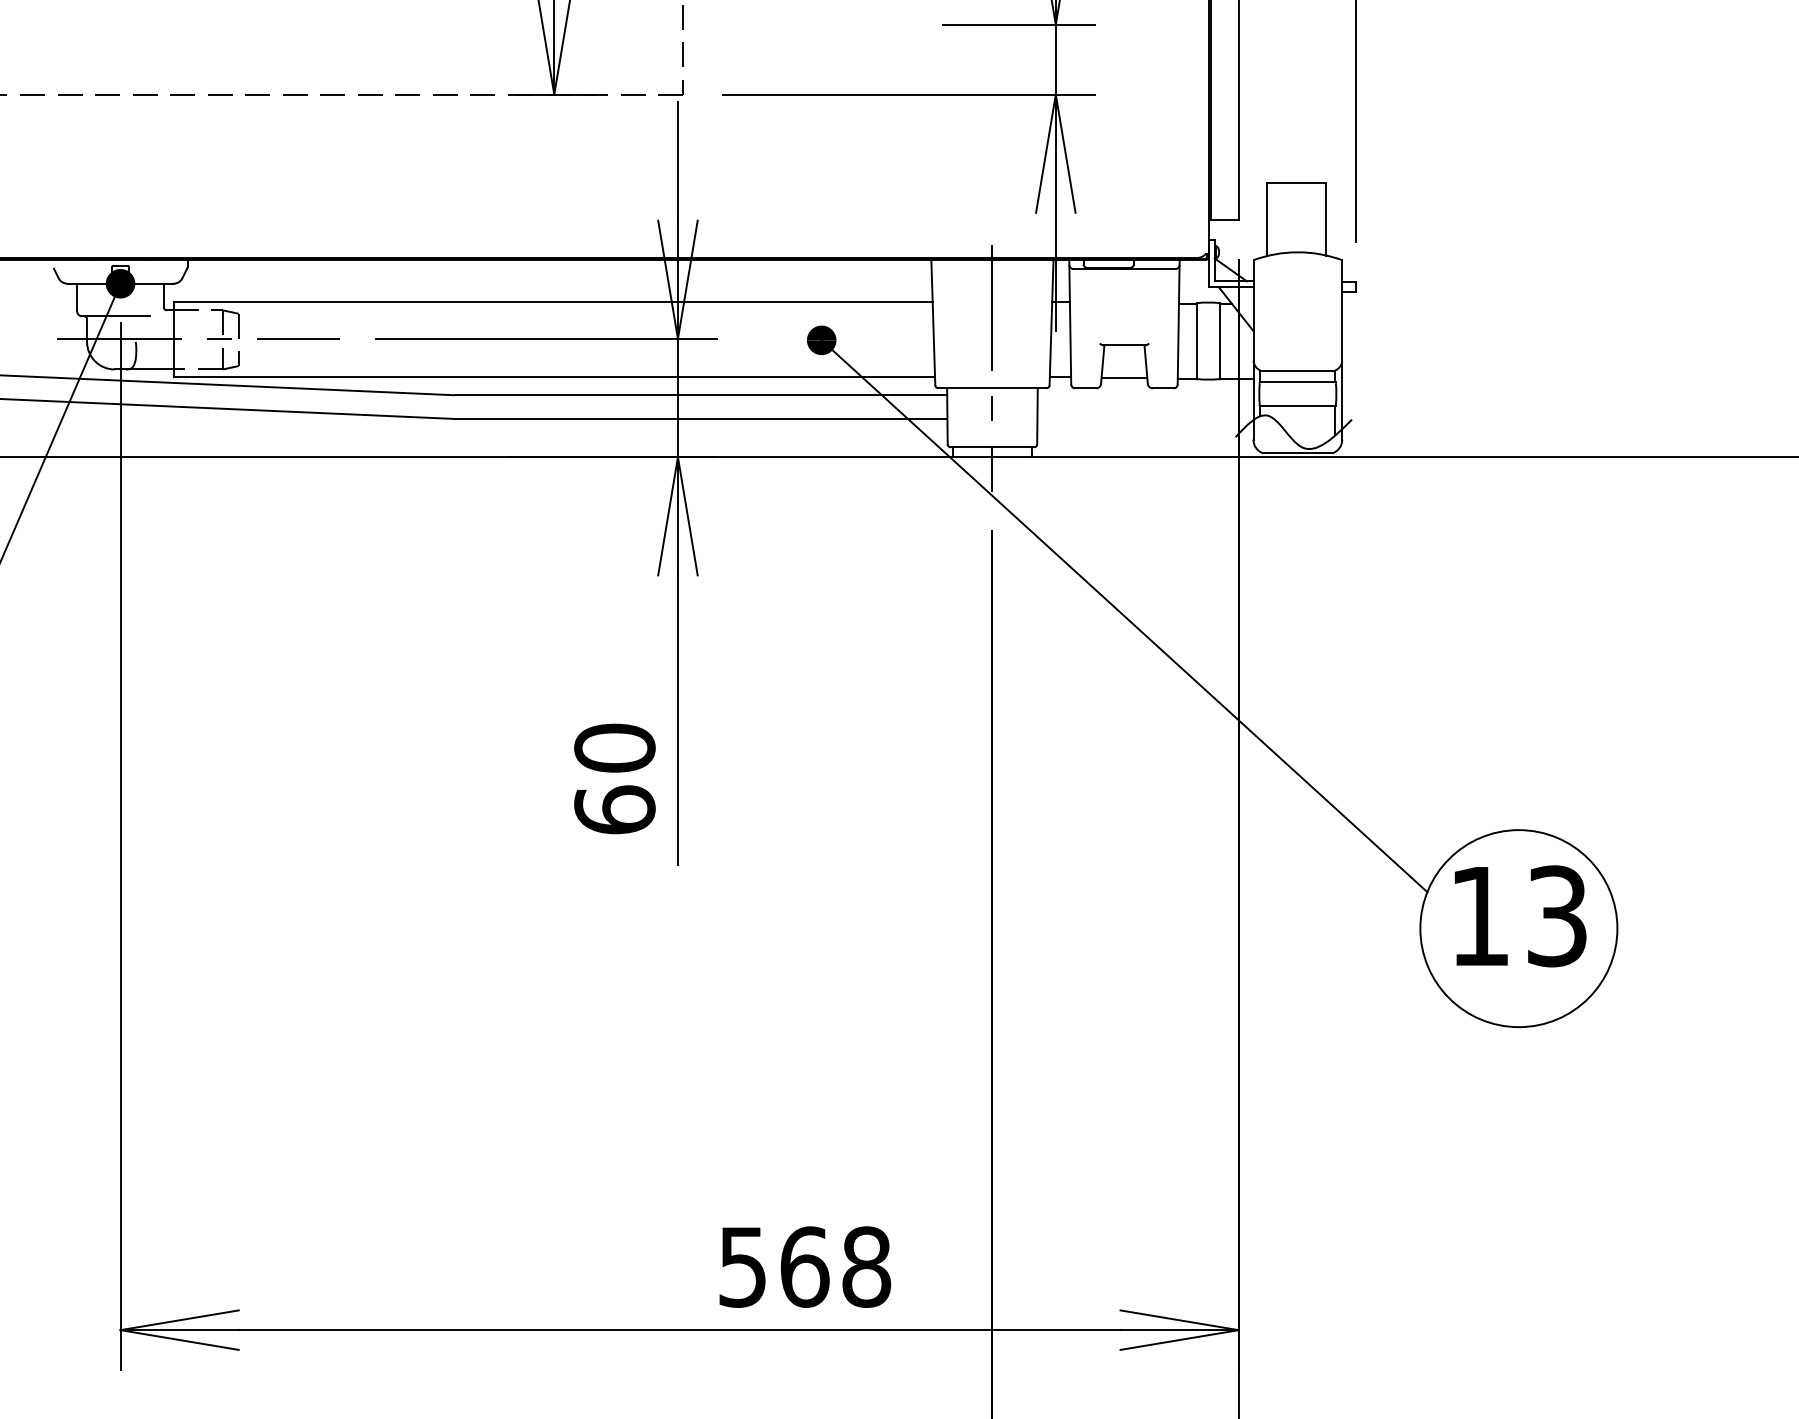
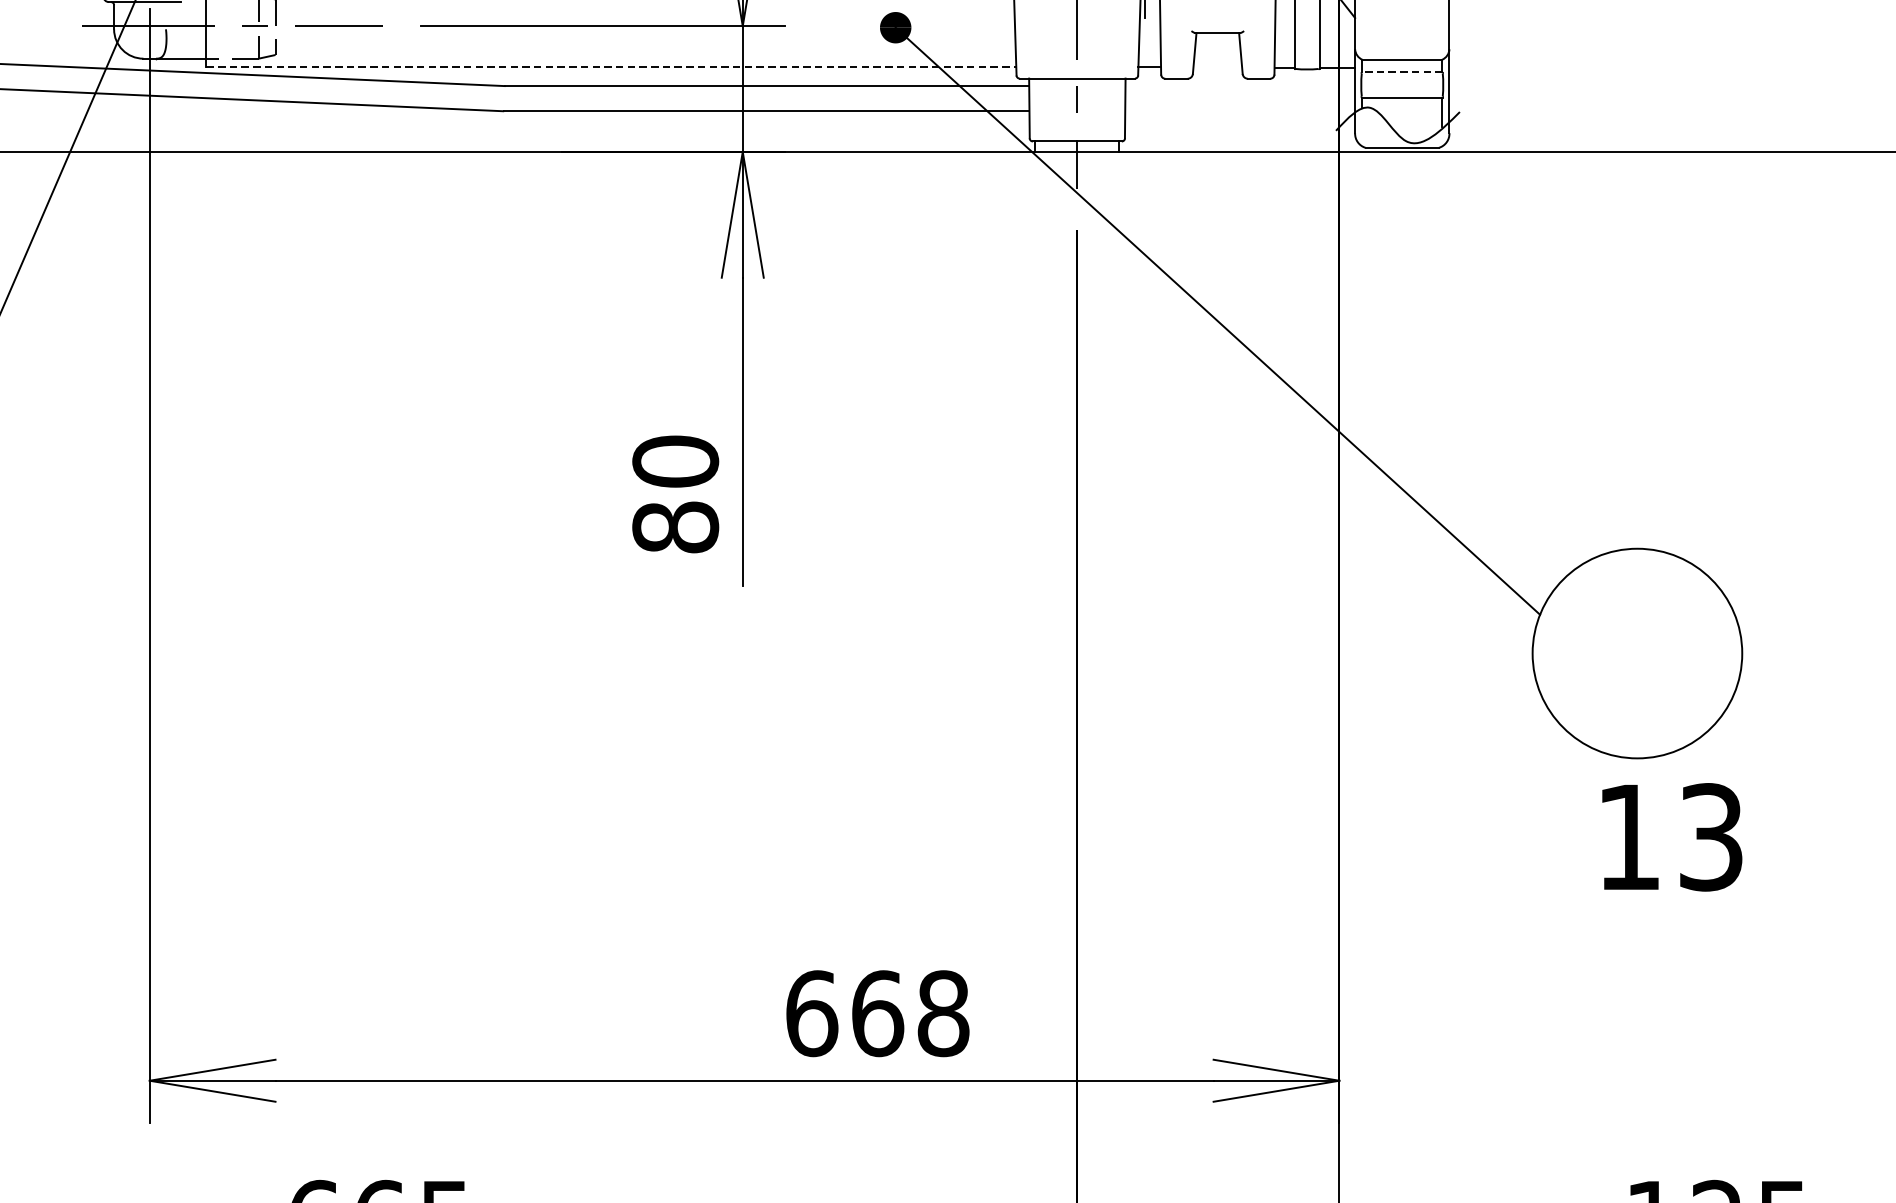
line: (554, 377) -> (611, 67), solid -> dashed
line: (1124, 378) -> (1217, 68), removed
line: (1297, 382) -> (1401, 72), solid -> dashed
text: (614, 809) -> (675, 526), 60 -> 80
text: (1520, 916) -> (1672, 837), moved
text: (743, 1266) -> (812, 1013), 568 -> 668

